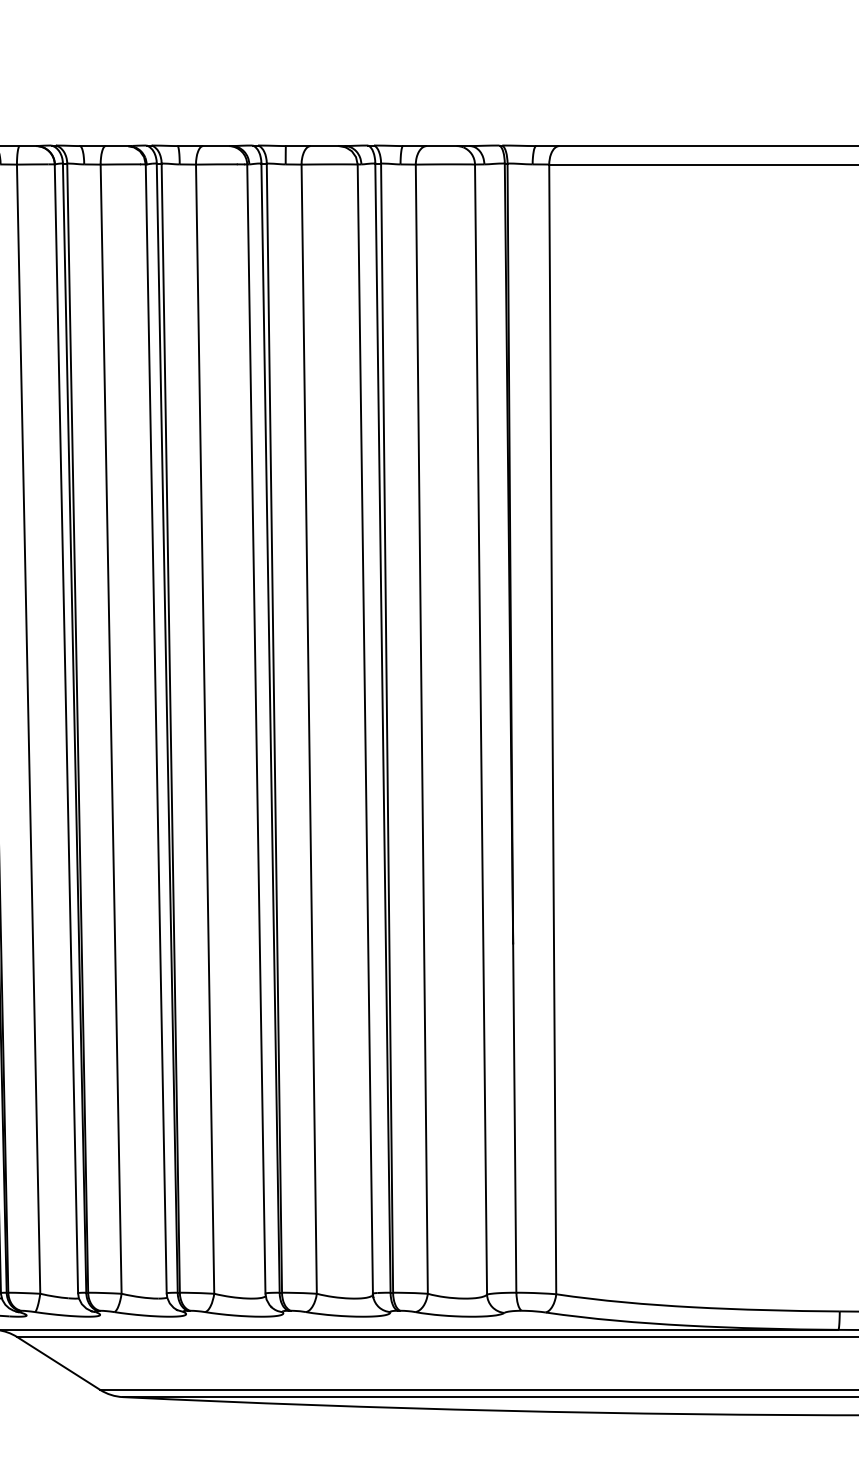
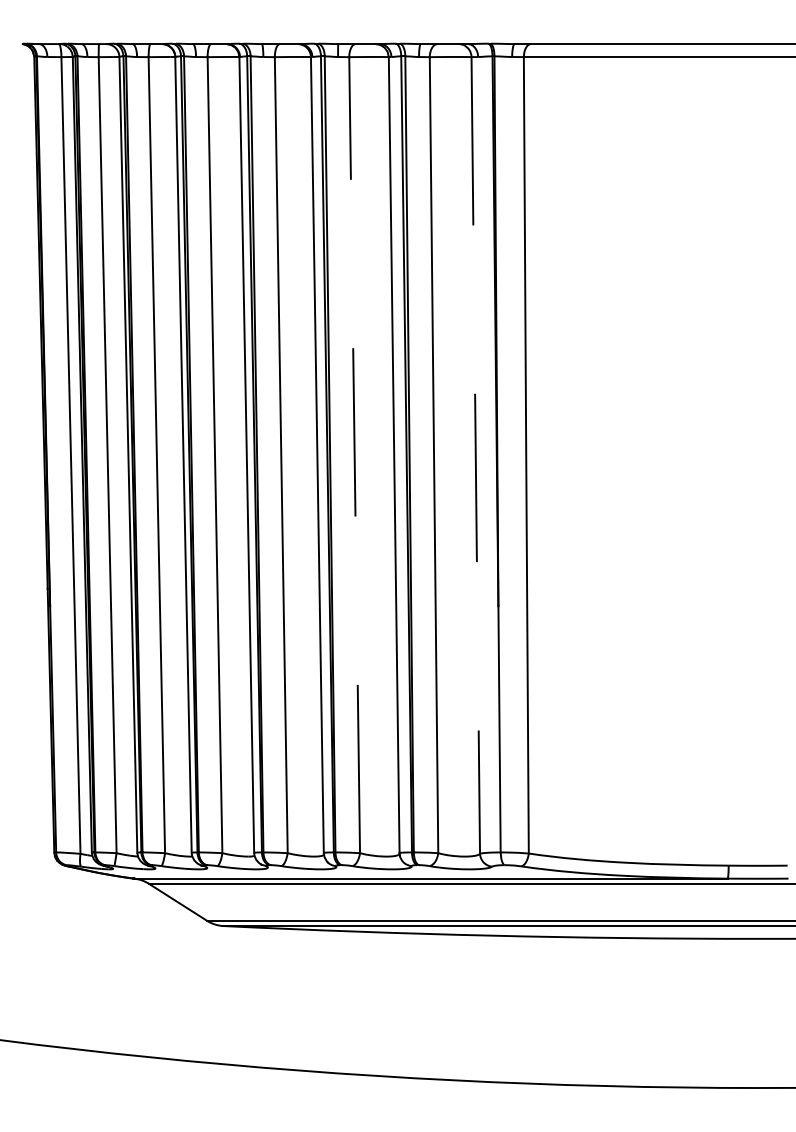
line: (308, 728) -> (354, 454), solid -> dashed
line: (480, 729) -> (475, 455), solid -> dashed

